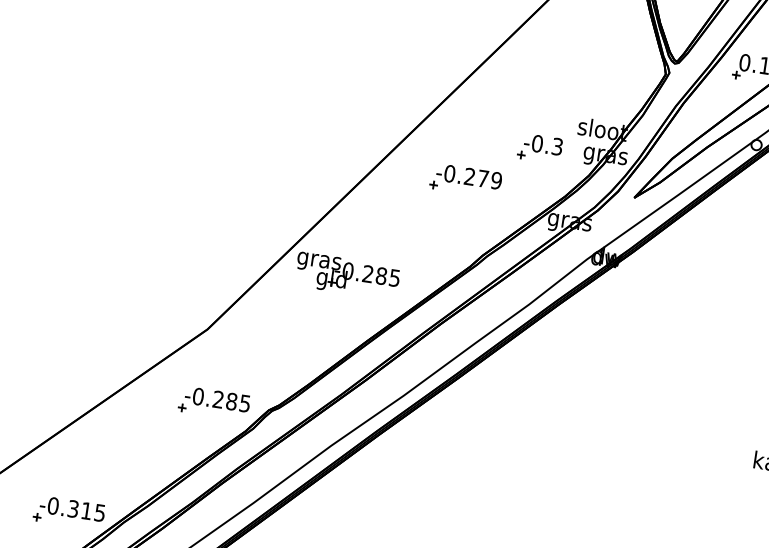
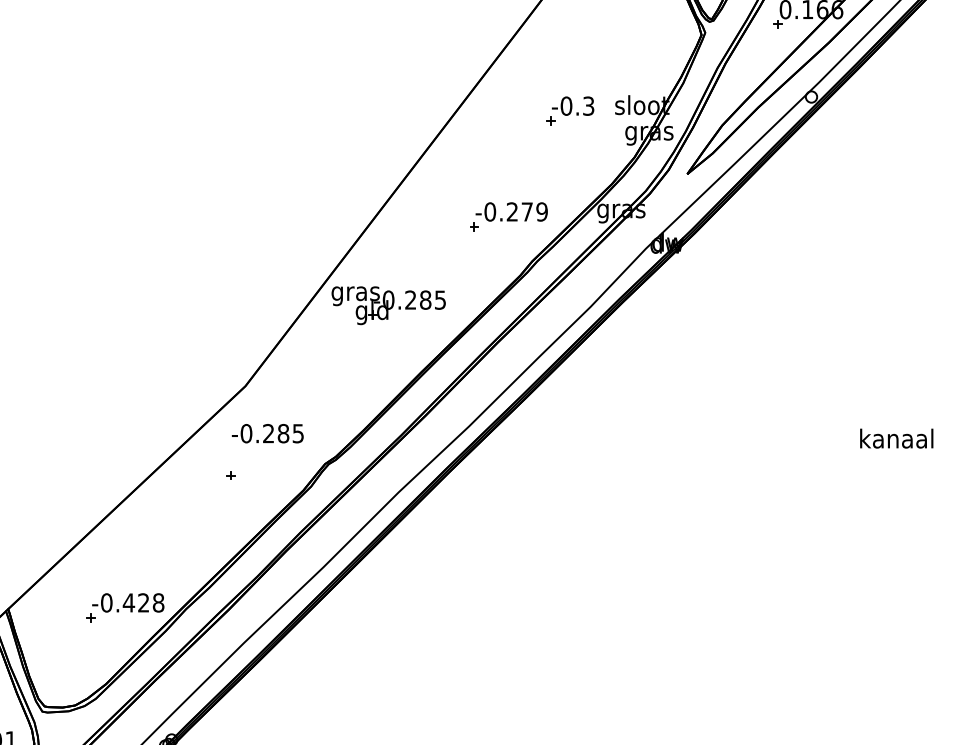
part: (540, 148) -> (570, 110), moved
part: (465, 180) -> (508, 216), moved
text: (217, 399) -> (267, 433), moved
text: (86, 510) -> (143, 602), -0.315 -> -0.428

